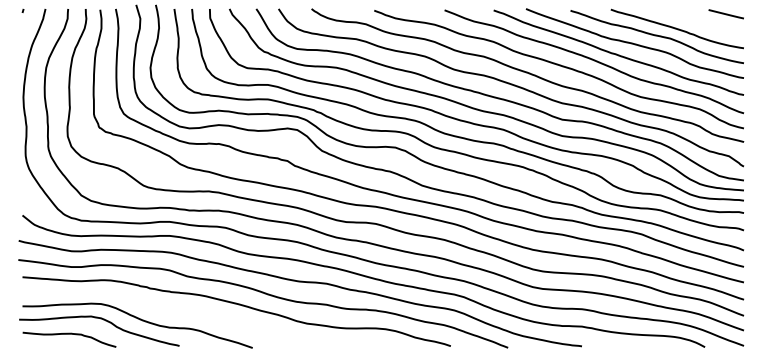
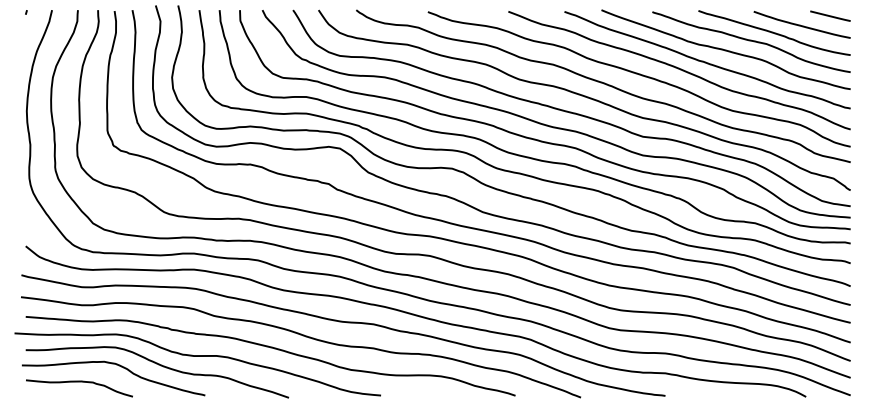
curve: (700, 21) -> (800, 24), added
curve: (172, 311) -> (197, 356), added

